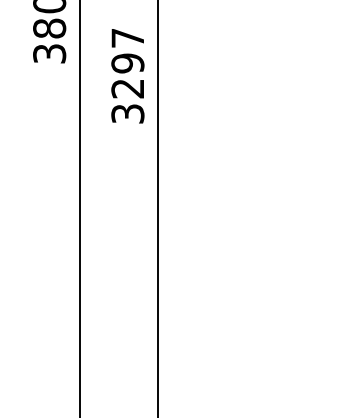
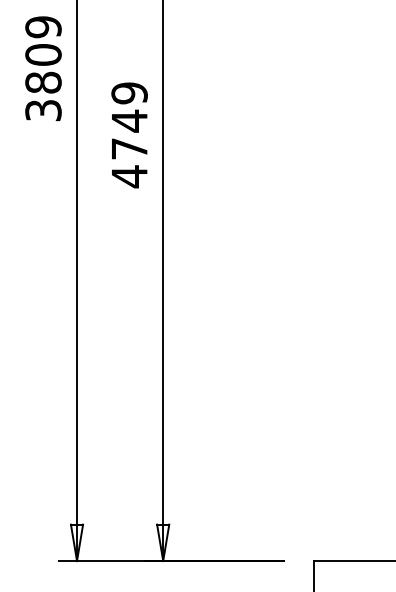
text: (127, 76) -> (129, 135), 3297 -> 4749

